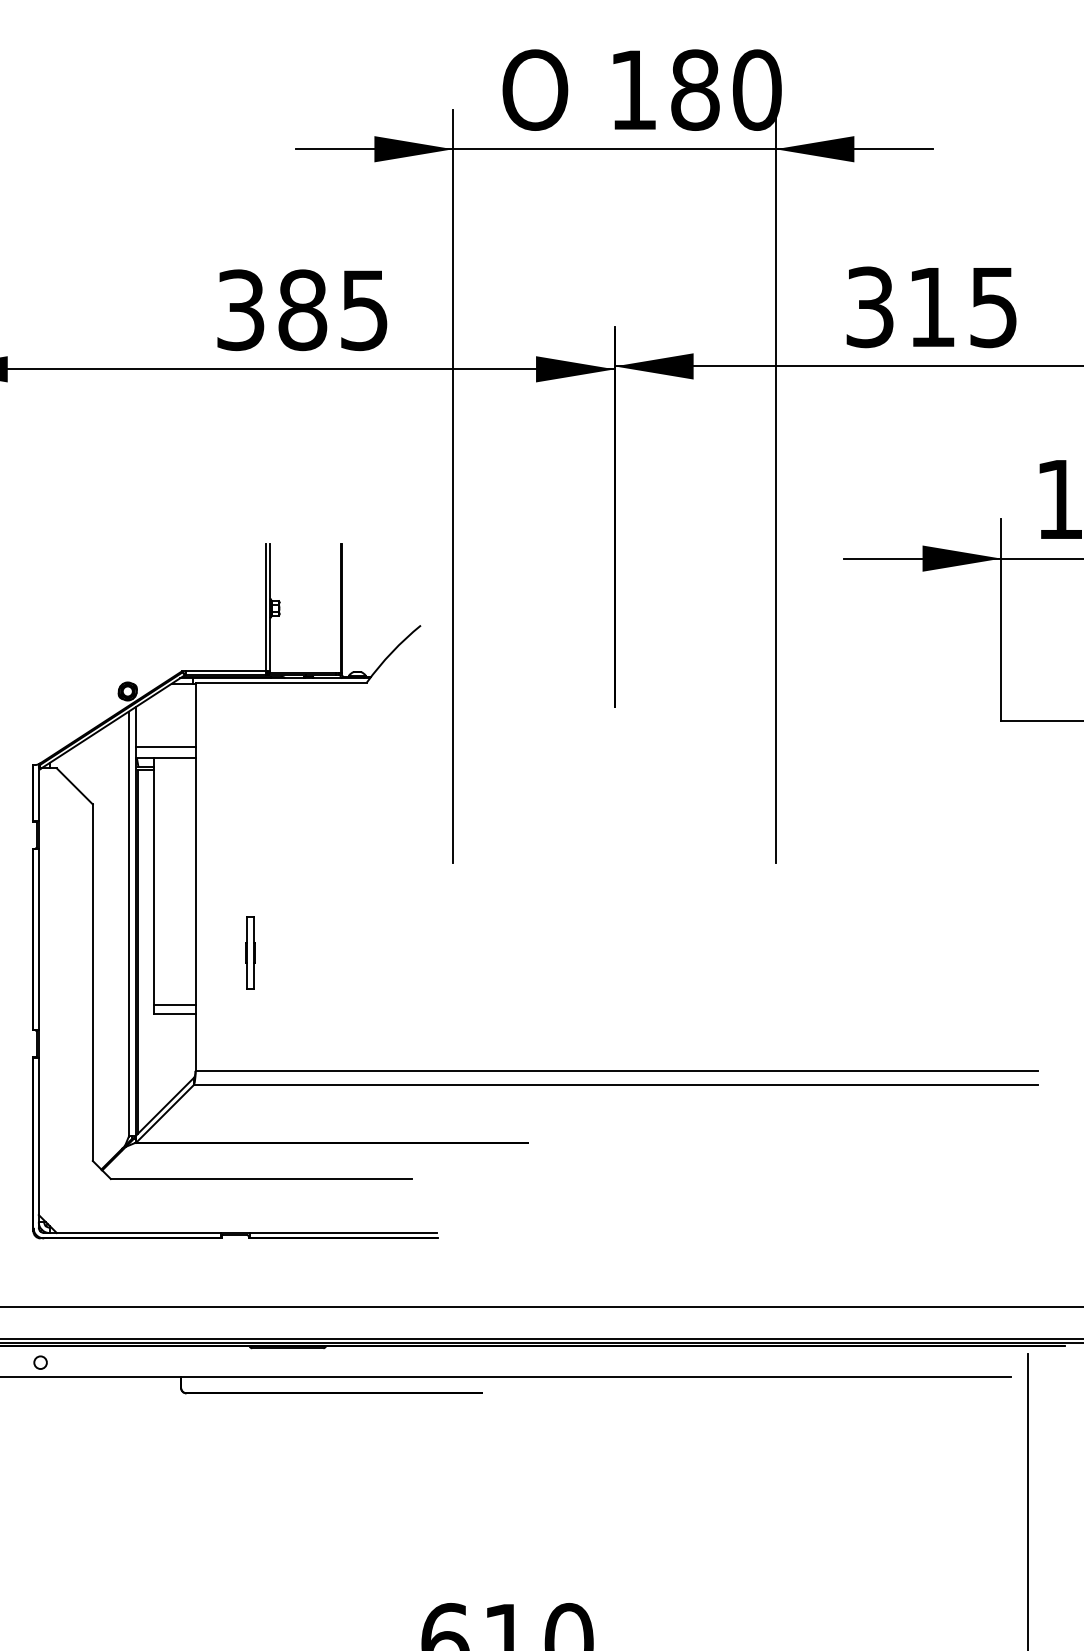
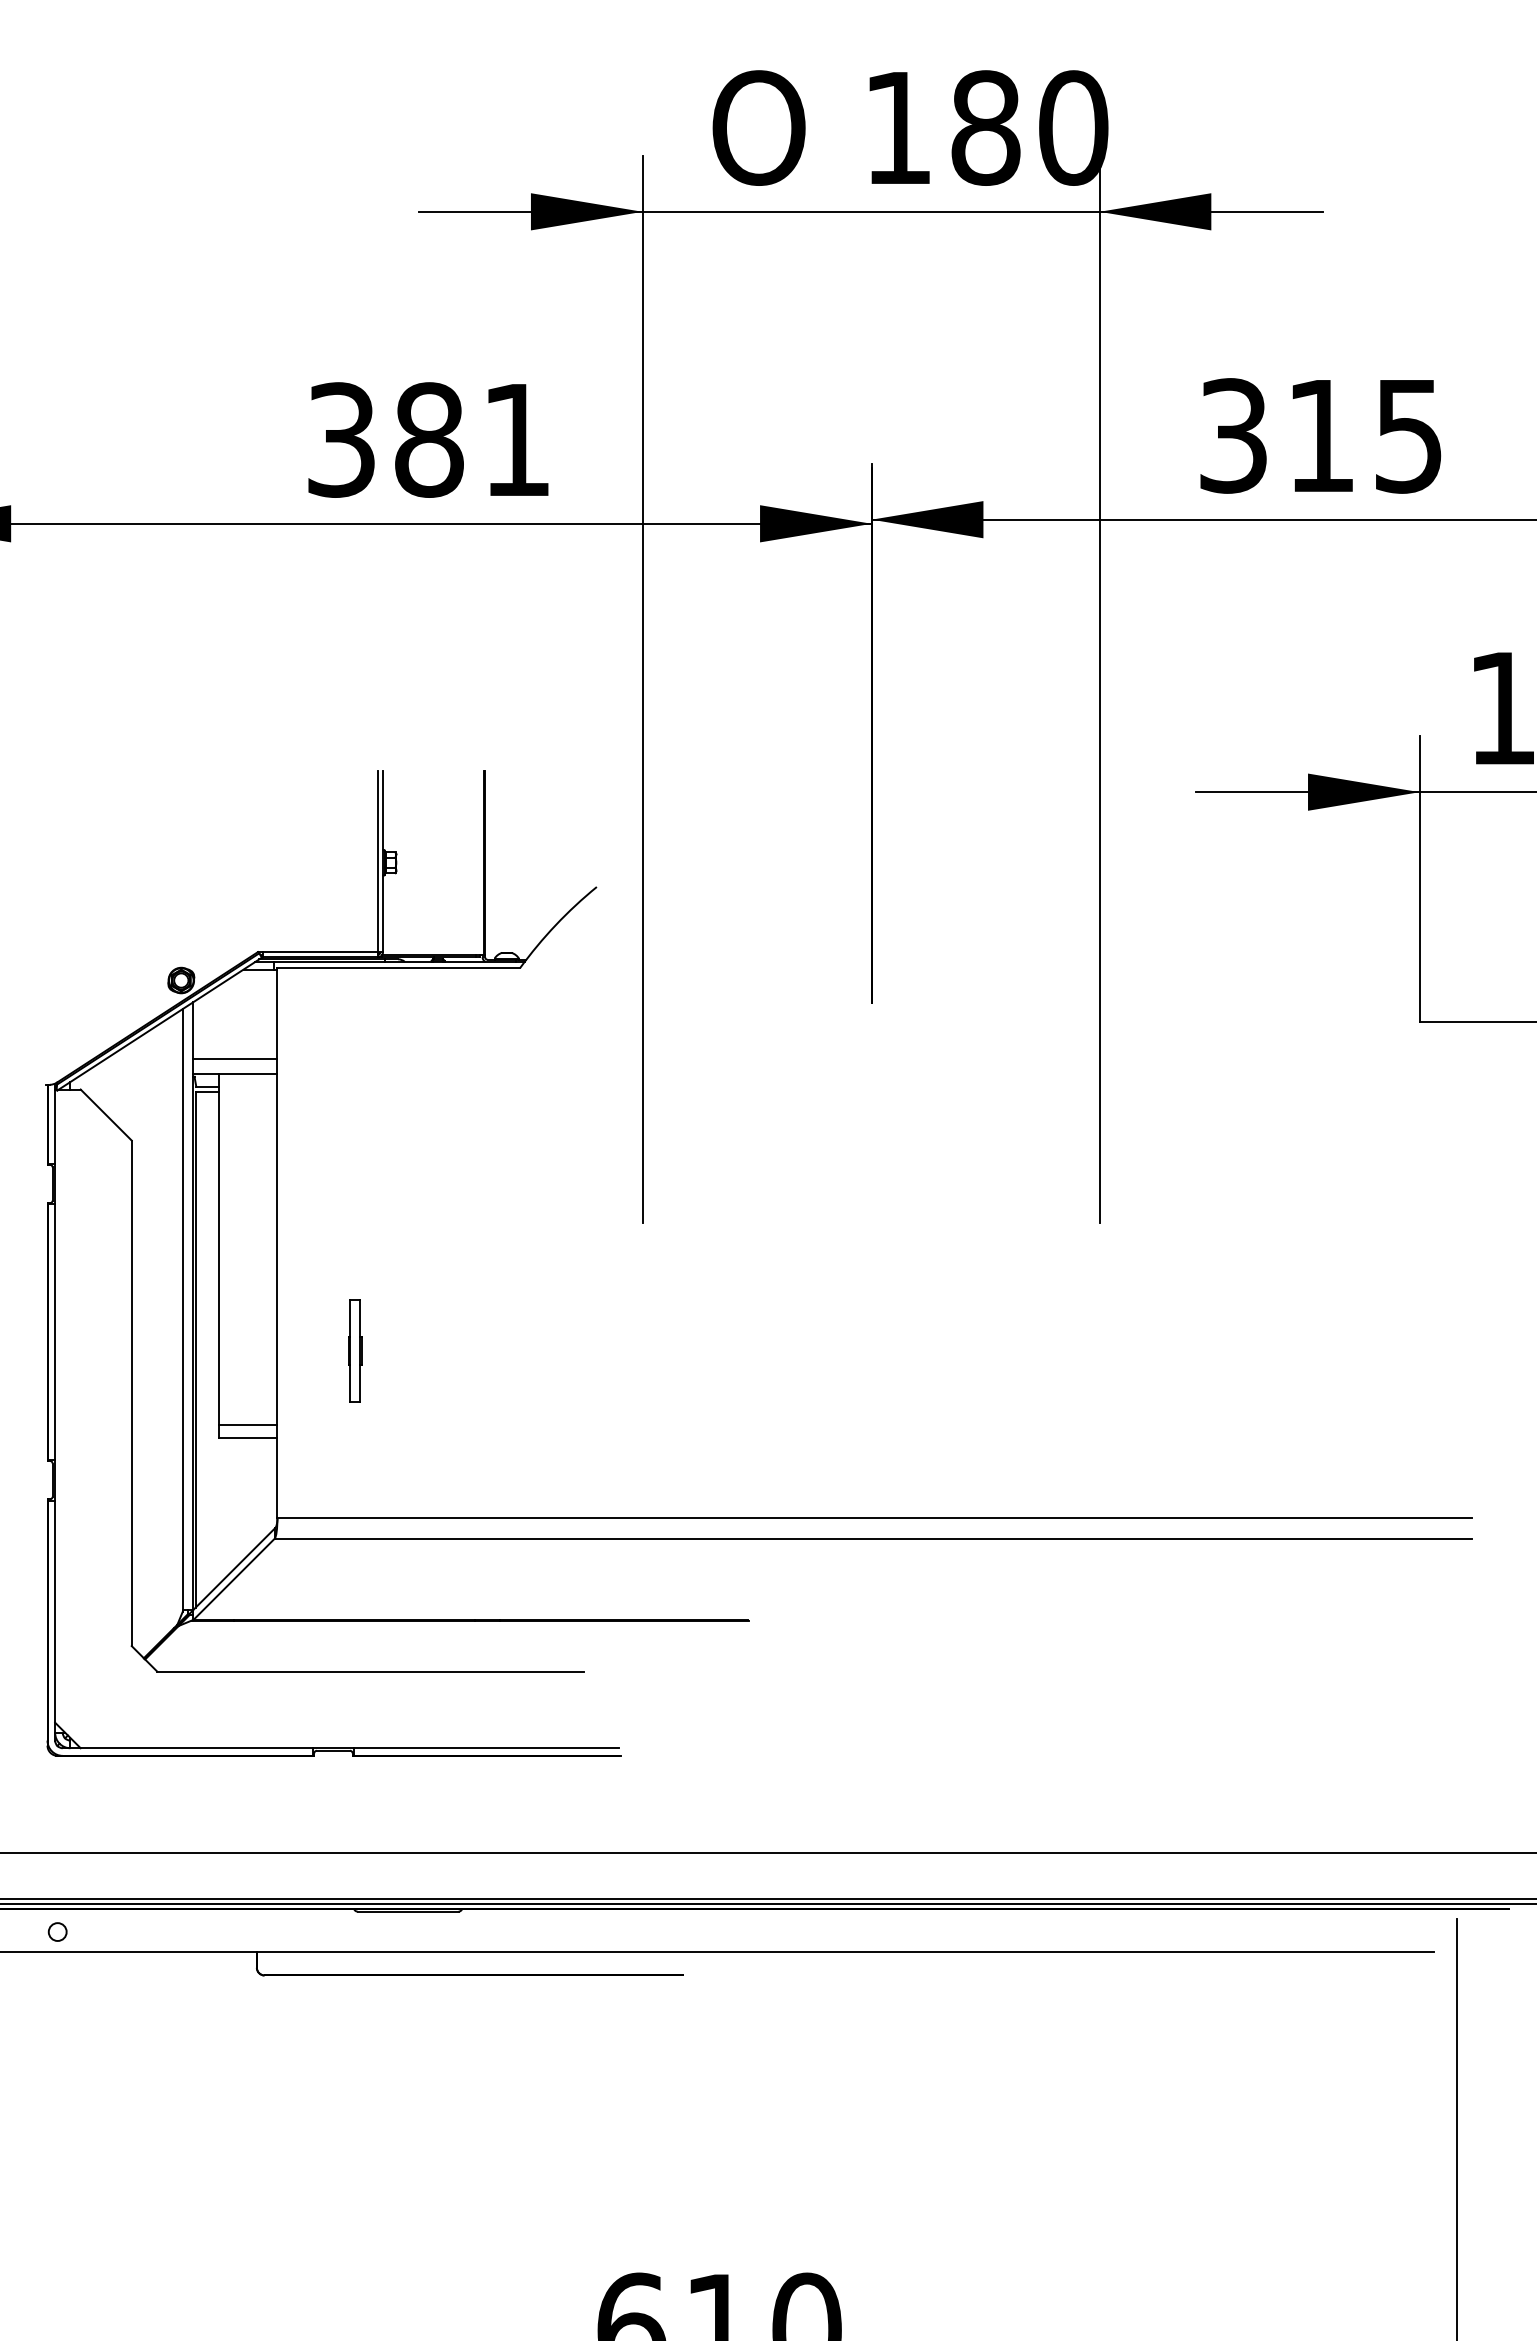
text: (364, 310) -> (516, 440), 385 -> 381

